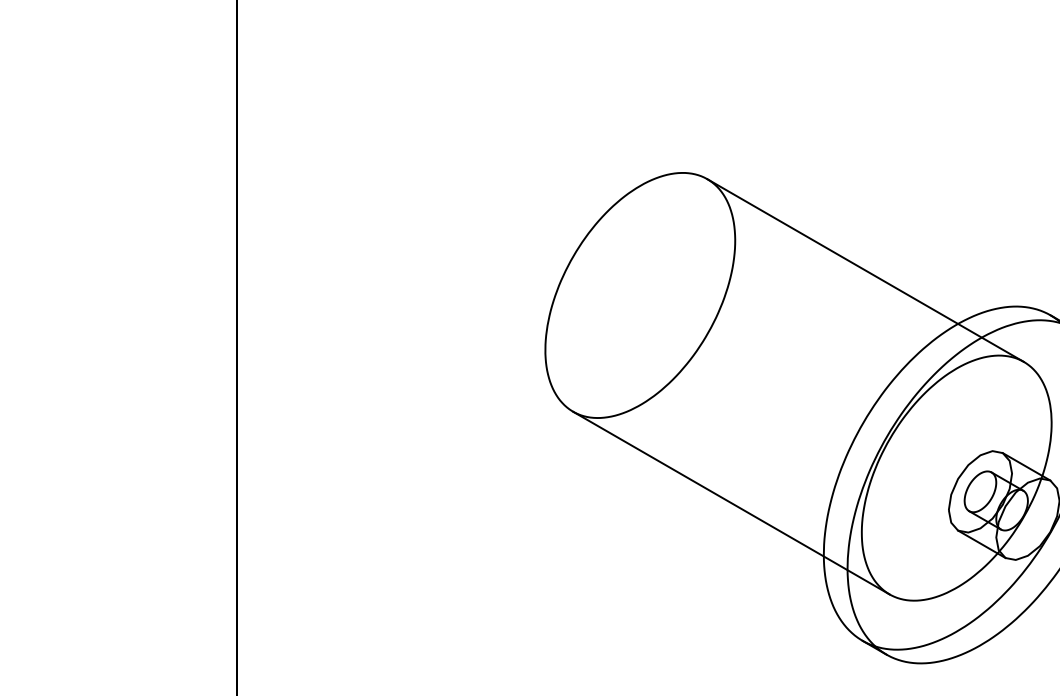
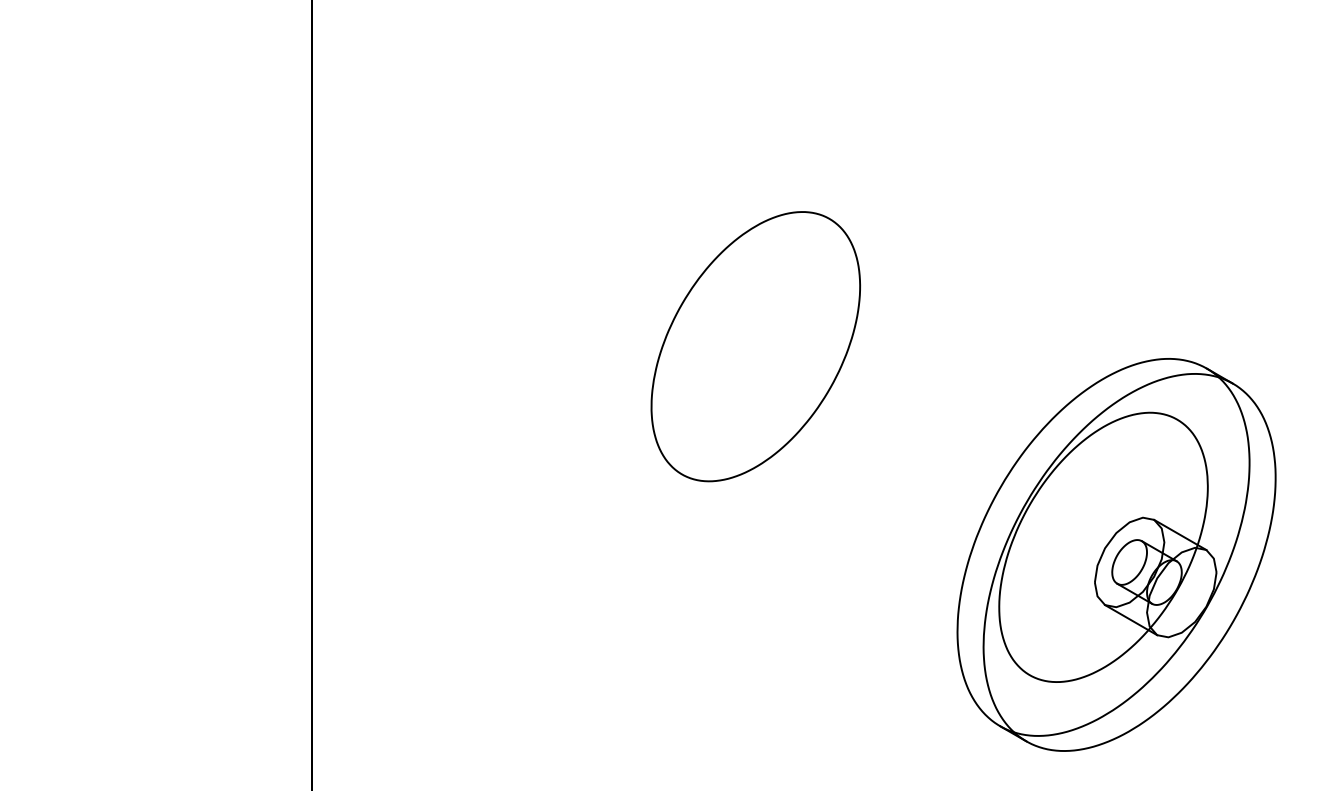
line: (865, 269) -> (1003, 318), removed
line: (731, 502) -> (855, 574), removed

